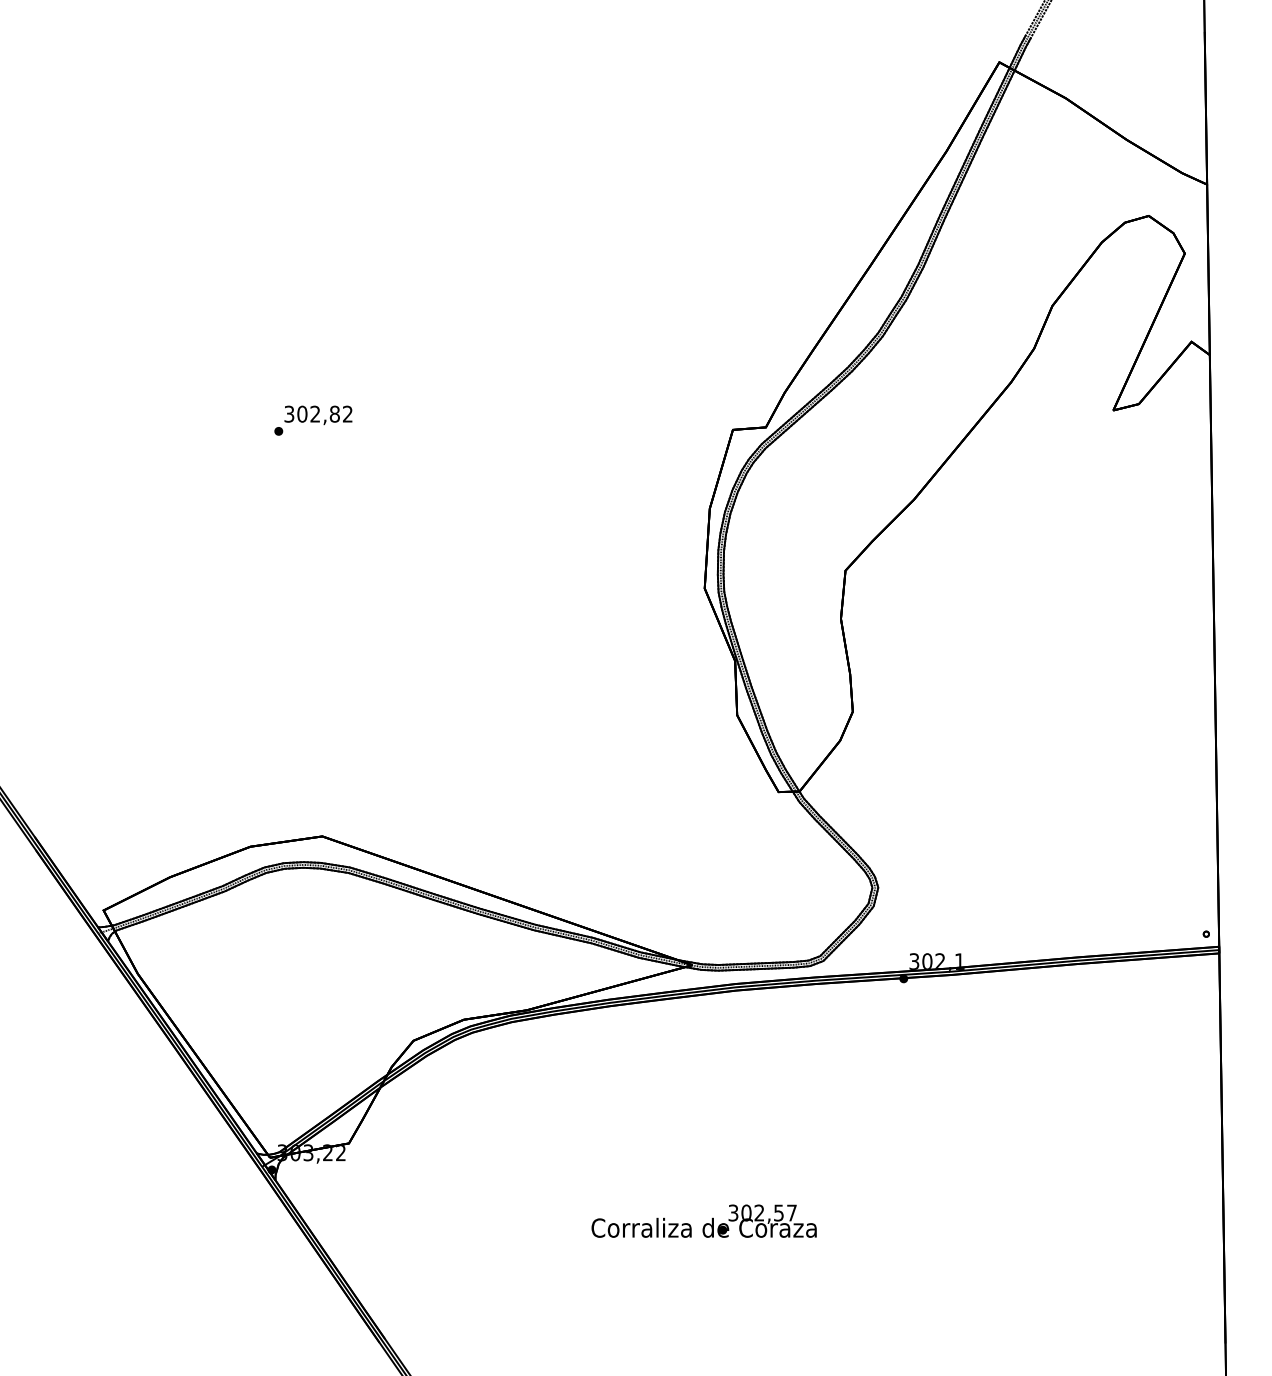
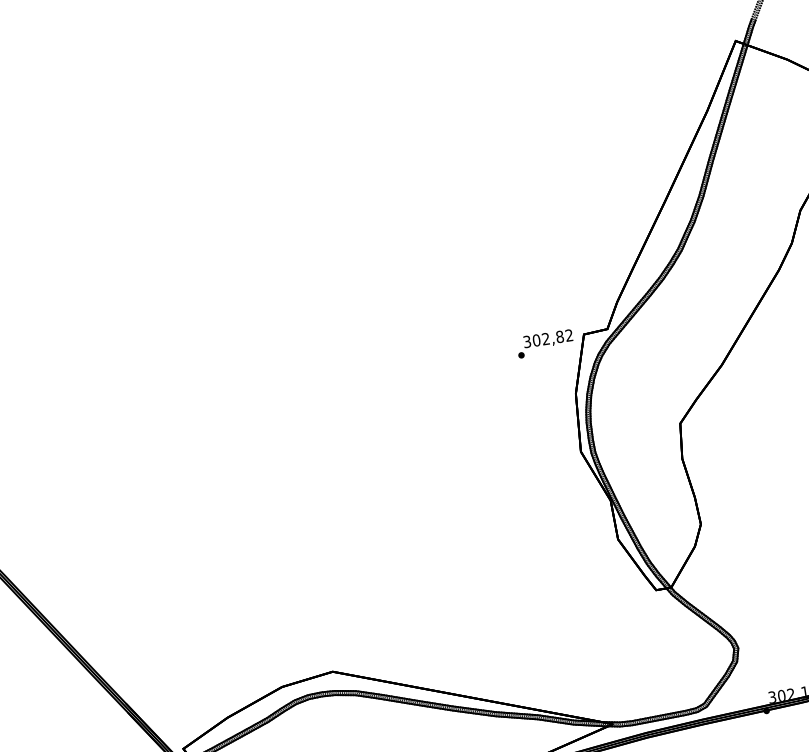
text: (313, 420) -> (545, 343), moved

